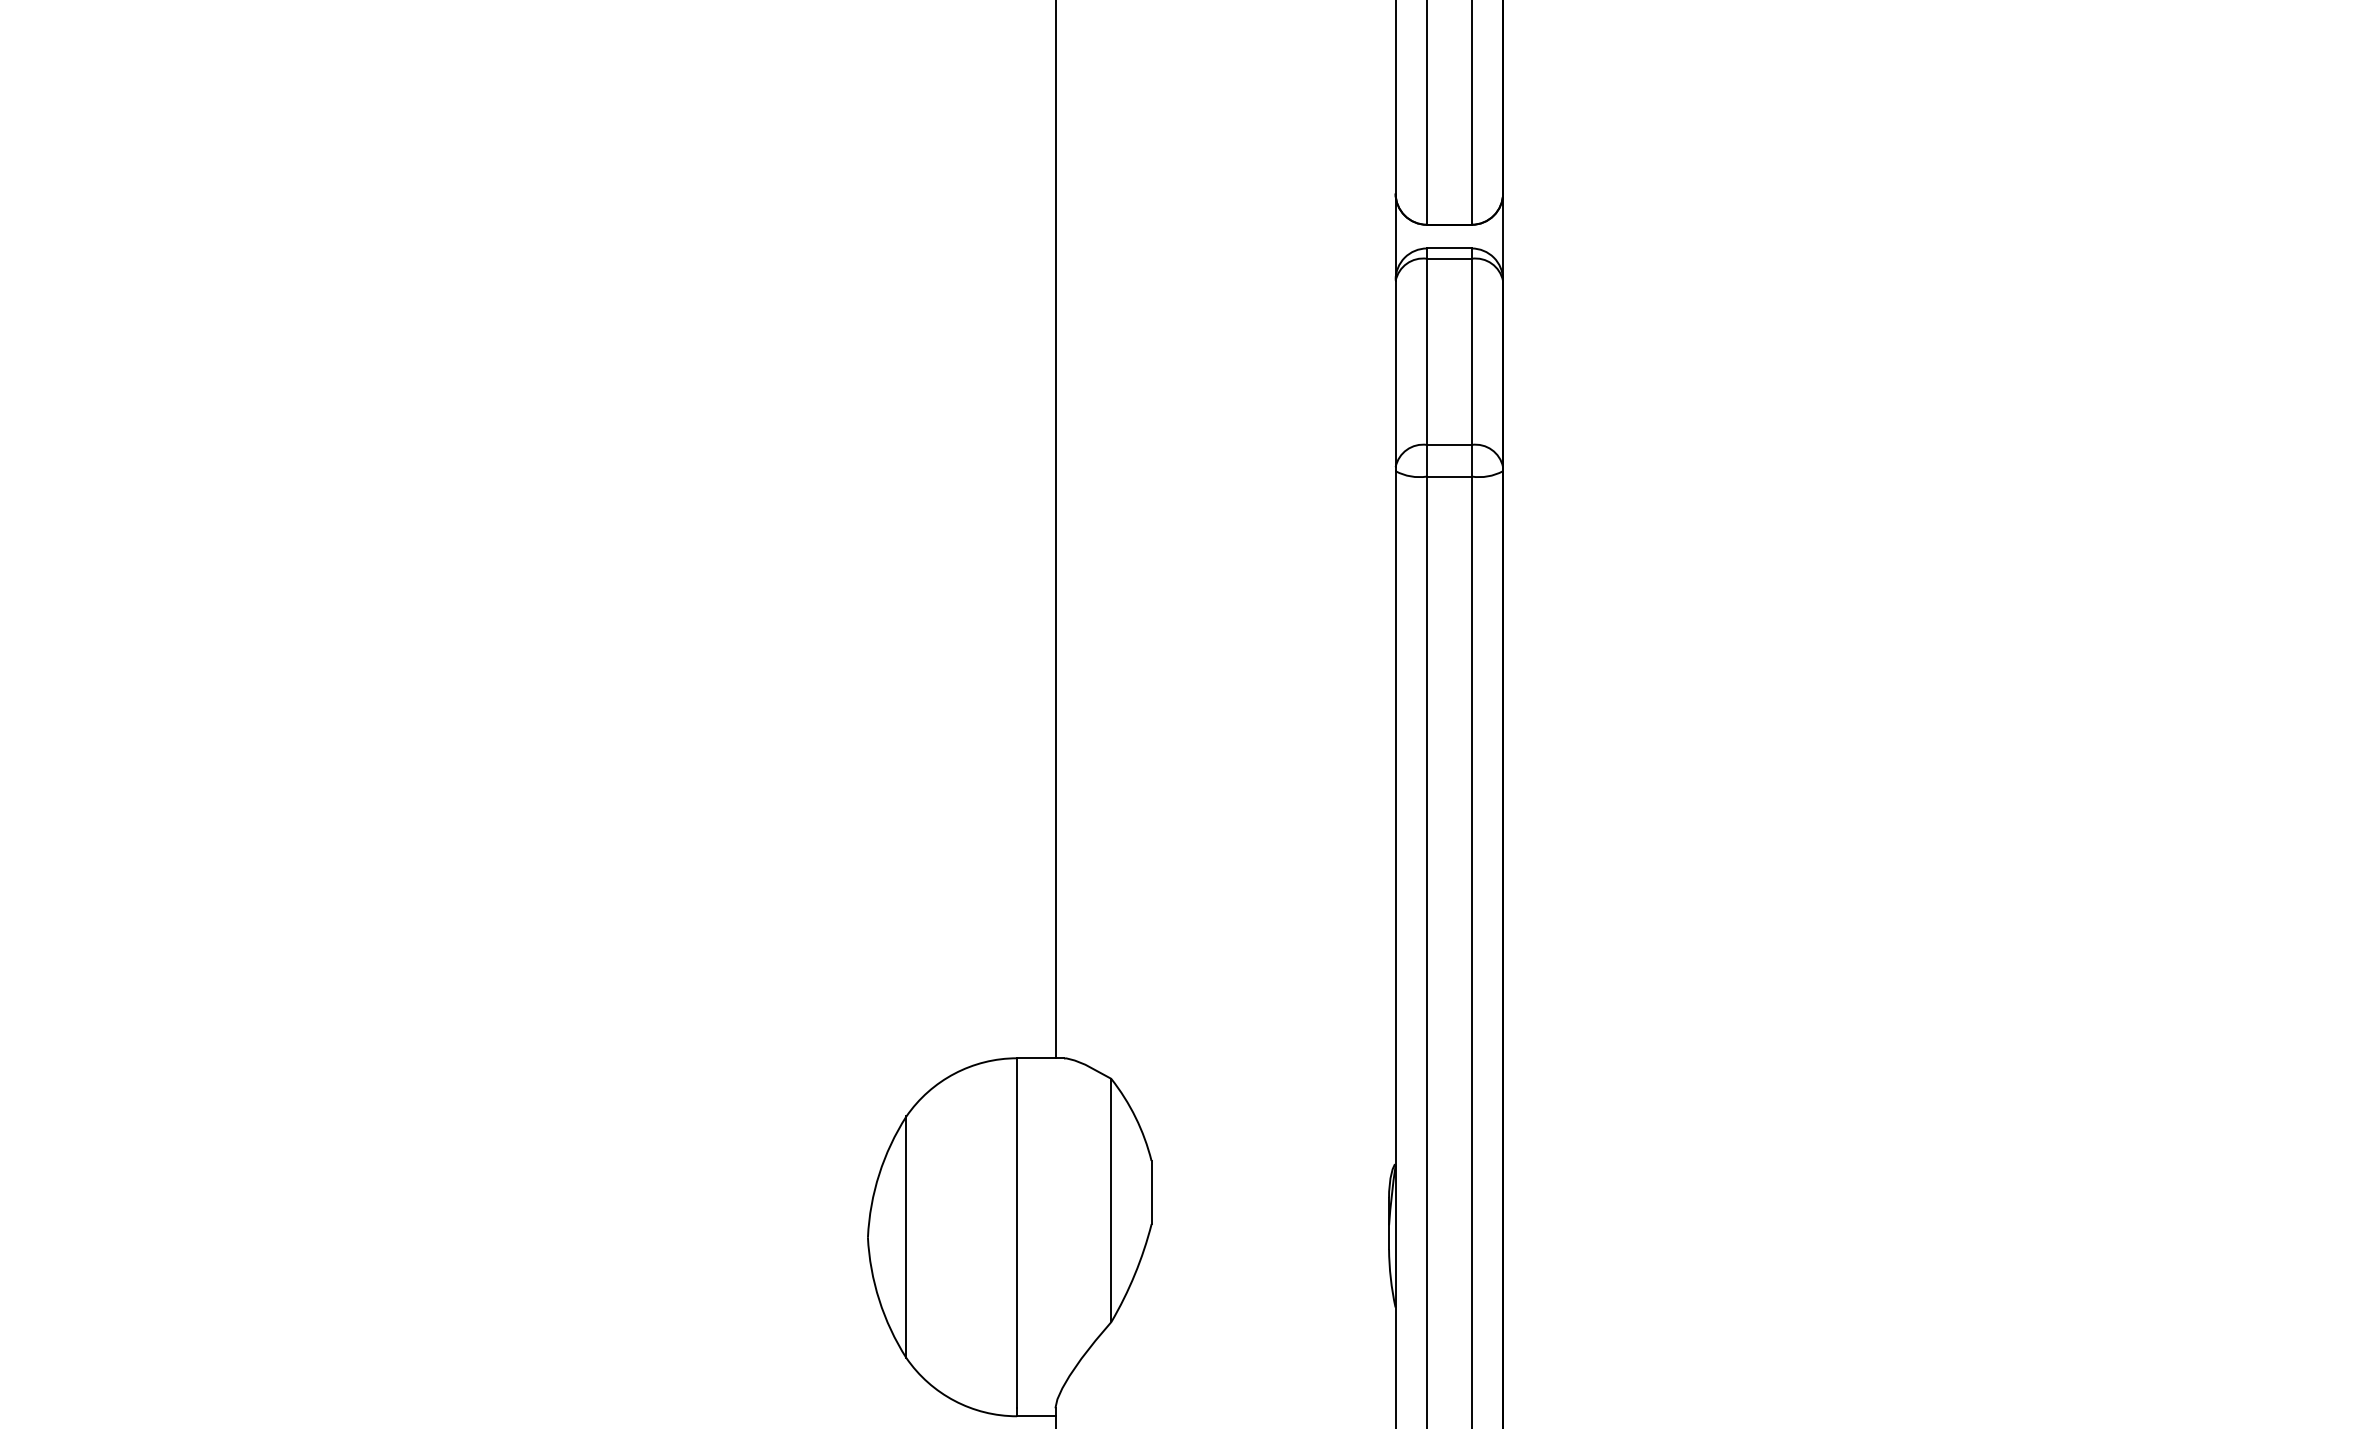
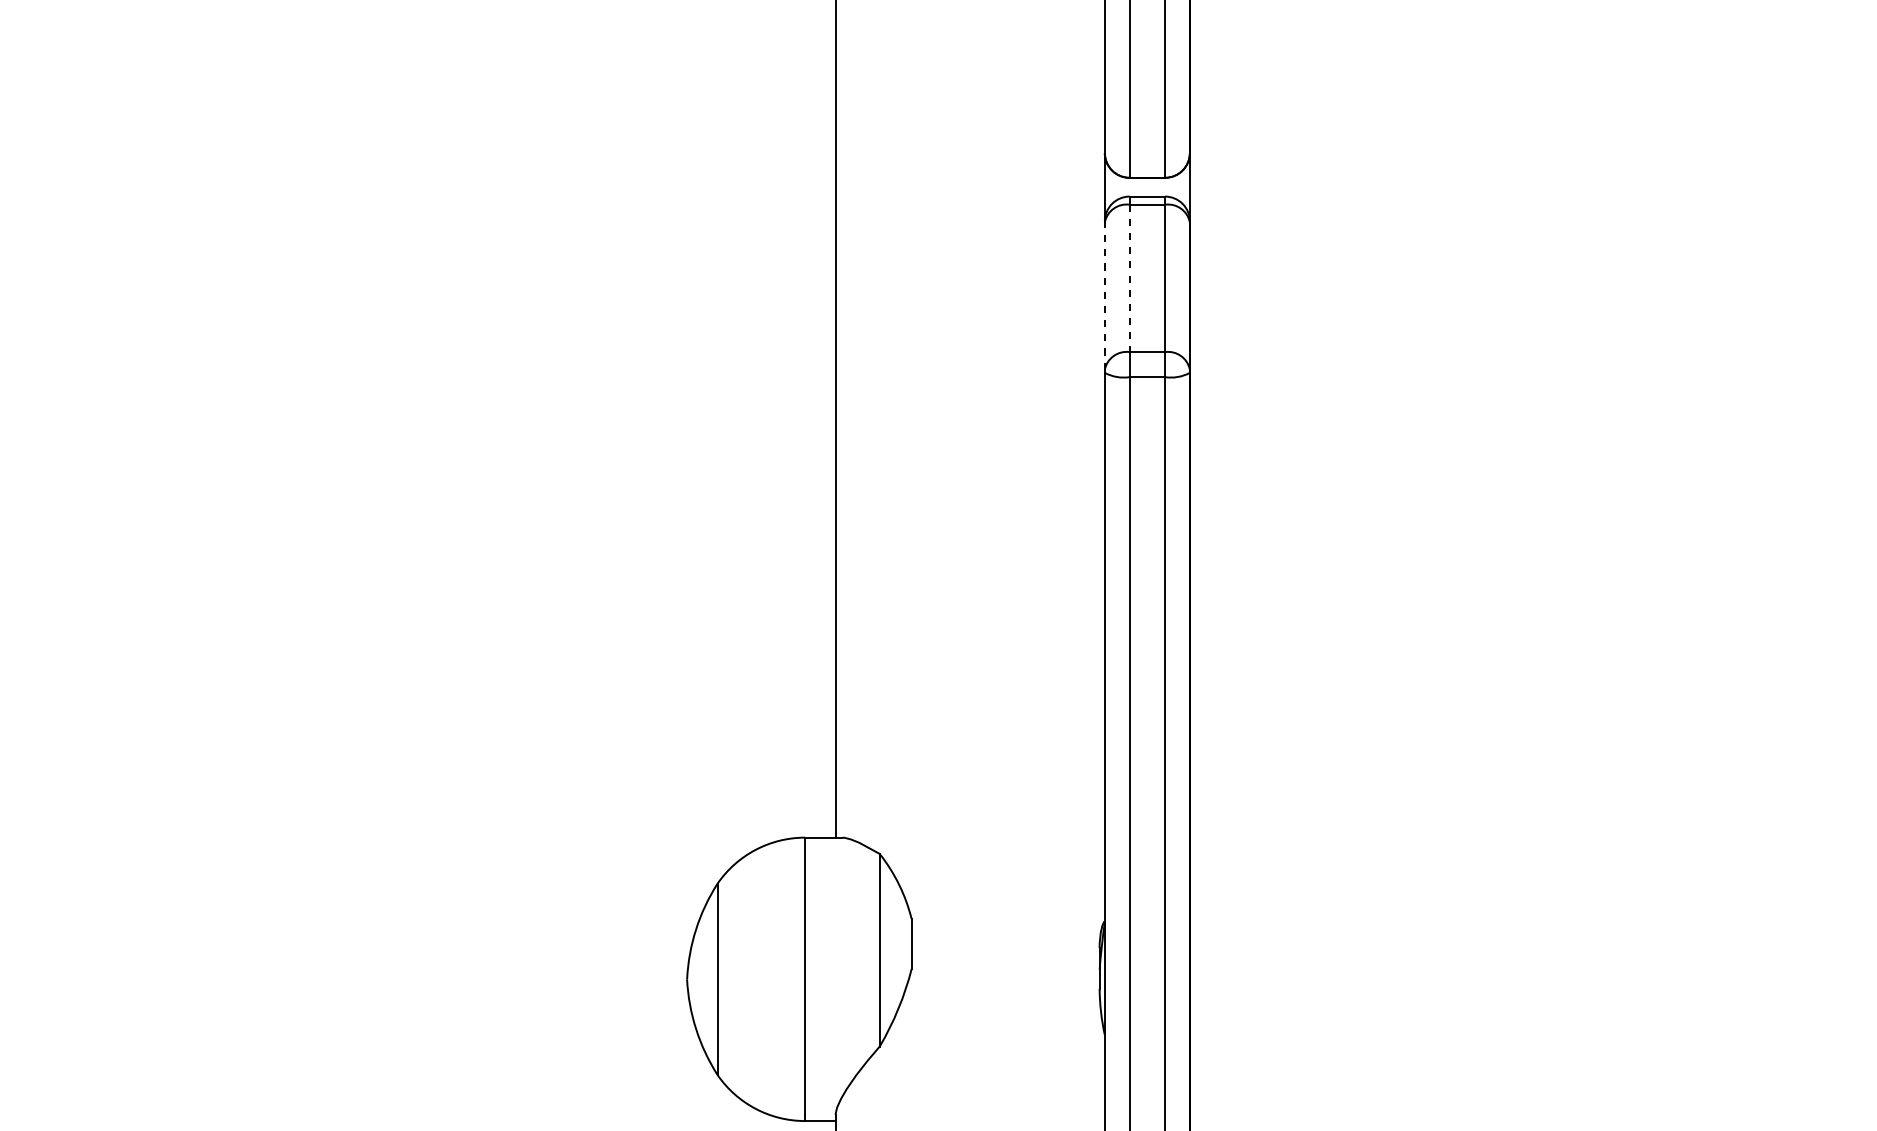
line: (1426, 351) -> (1129, 278), solid -> dashed
line: (1395, 374) -> (1104, 296), solid -> dashed

